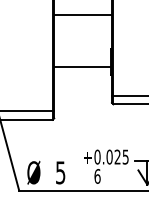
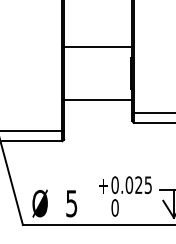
line: (83, 14) -> (98, 46), moved
line: (83, 66) -> (98, 99), moved
text: (96, 176) -> (114, 207), 6 -> 0

